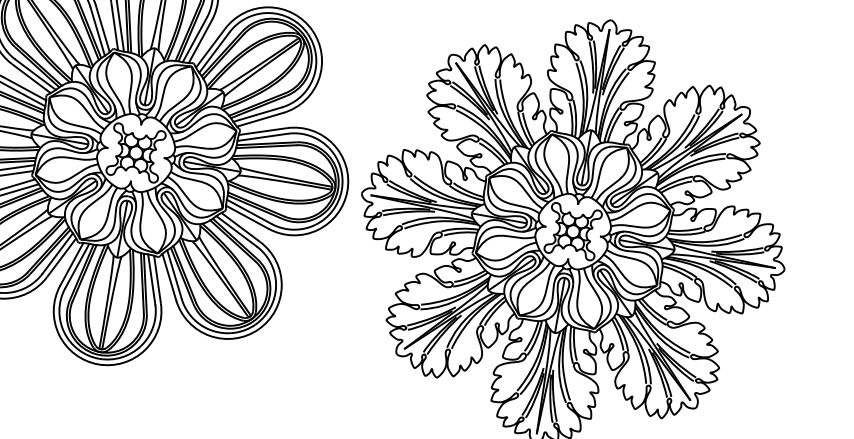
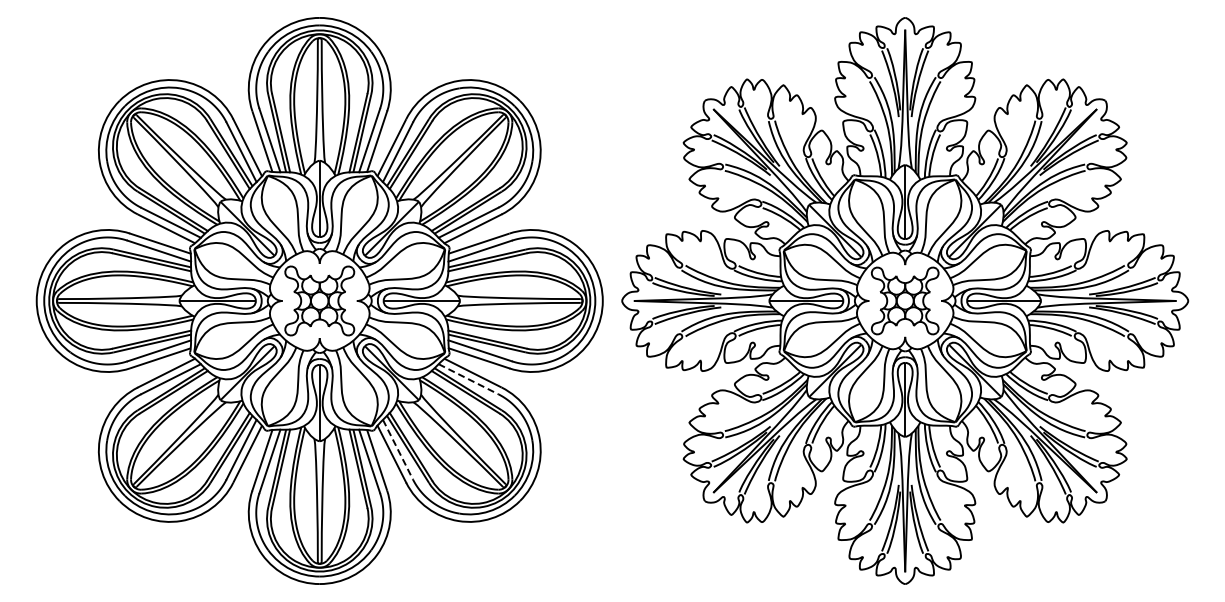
line: (236, 231) -> (468, 379), solid -> dashed
line: (174, 275) -> (398, 450), solid -> dashed

